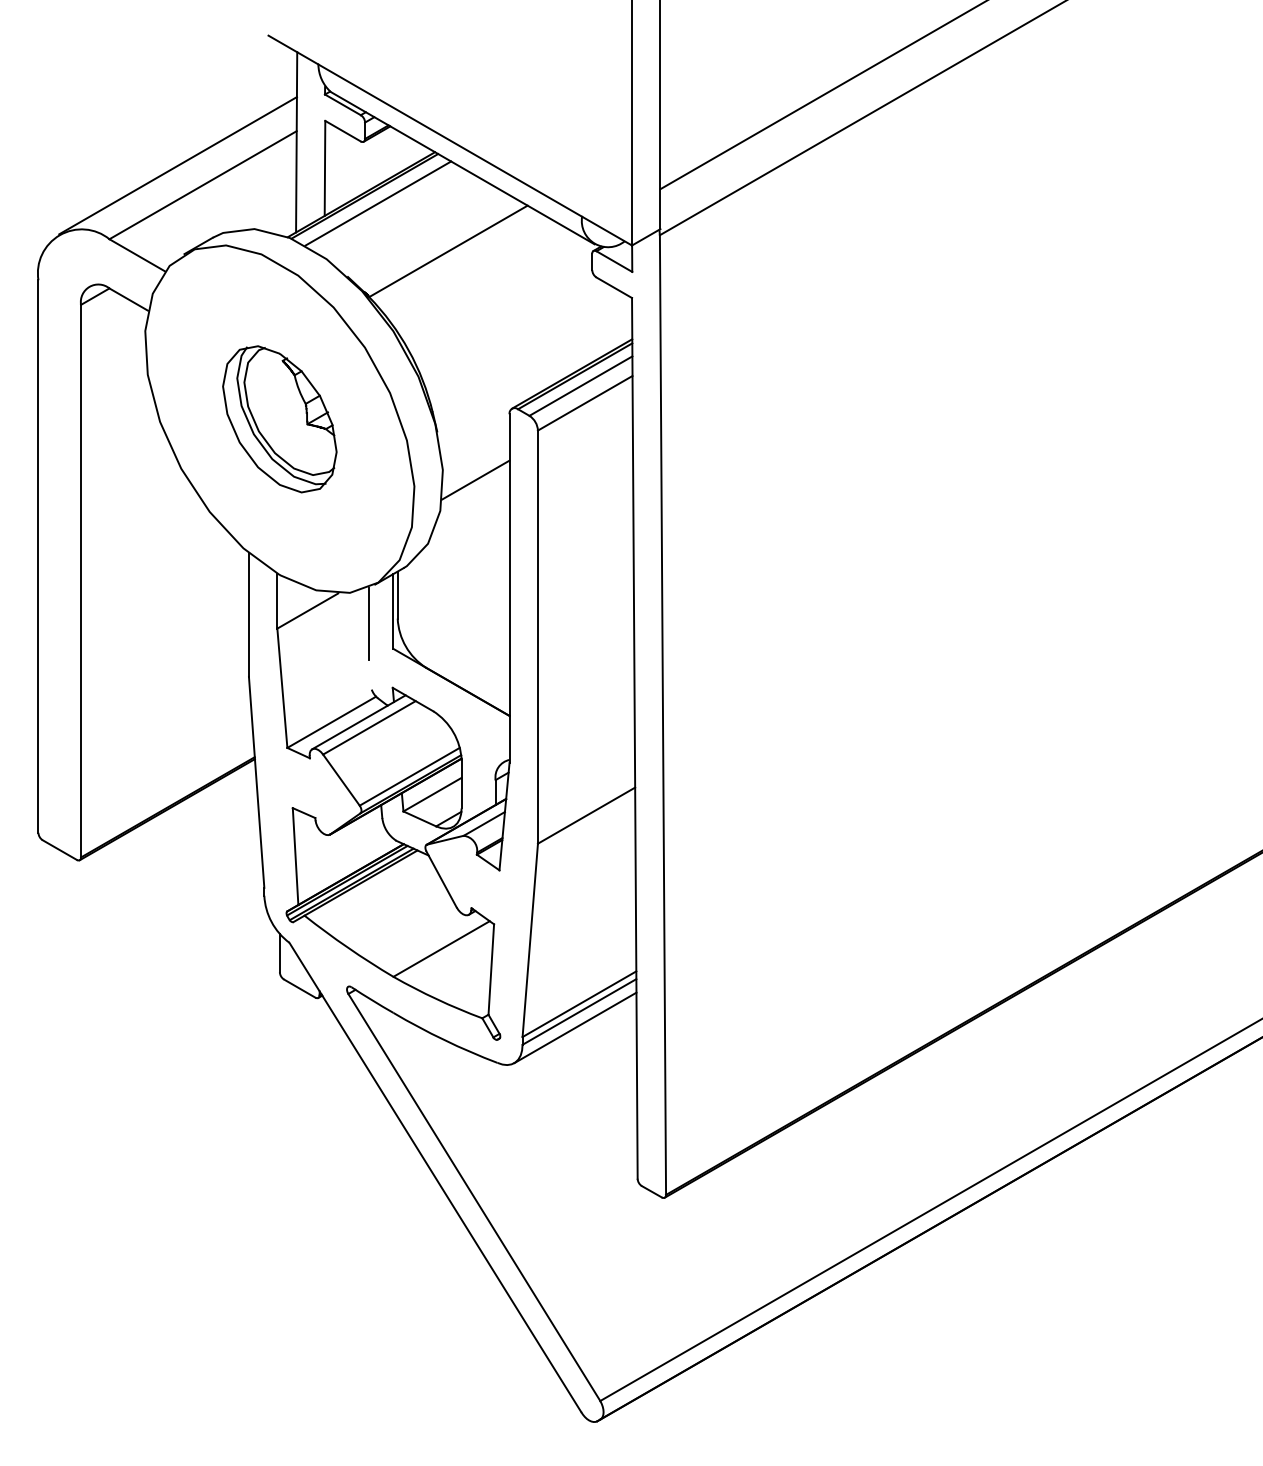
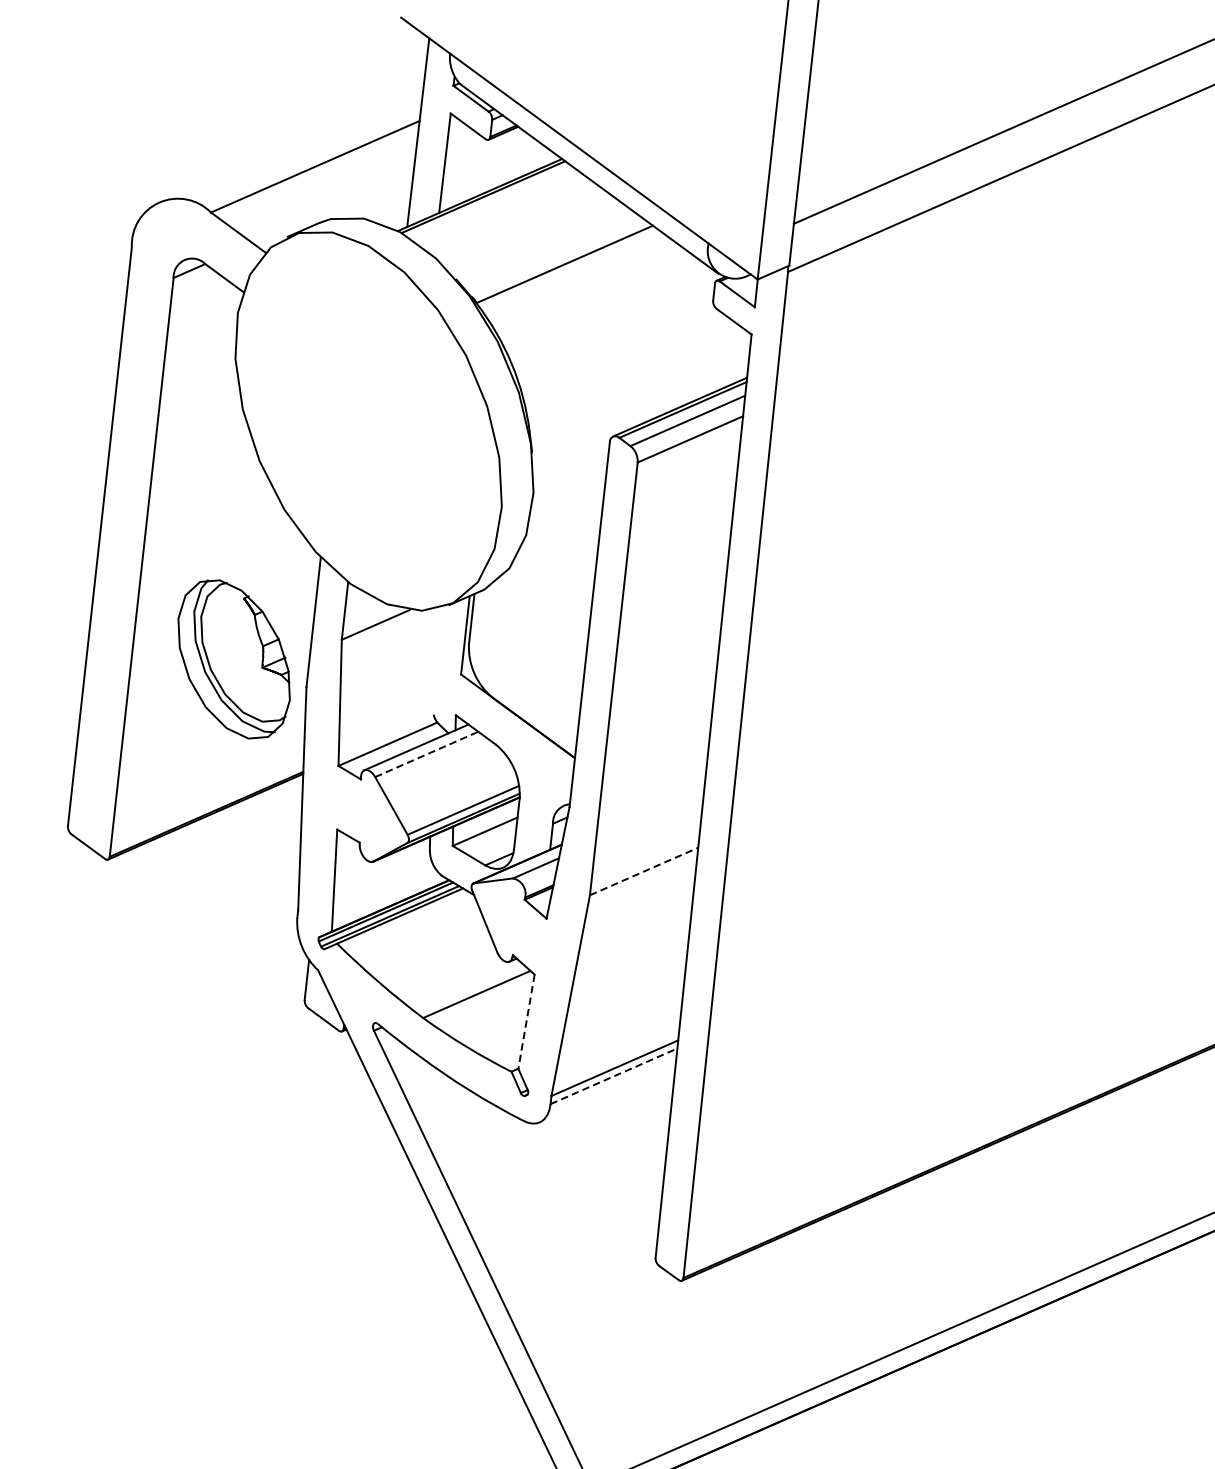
line: (177, 165) -> (290, 143), removed
line: (378, 203) -> (496, 206), removed
part: (279, 419) -> (233, 659), moved
line: (475, 479) -> (566, 506), removed
line: (369, 623) -> (438, 645), removed
line: (369, 727) -> (426, 754), solid -> dashed
line: (587, 815) -> (645, 871), solid -> dashed
line: (491, 970) -> (526, 1022), solid -> dashed
line: (579, 1011) -> (614, 1075), solid -> dashed
line: (575, 1027) -> (608, 1092), removed

